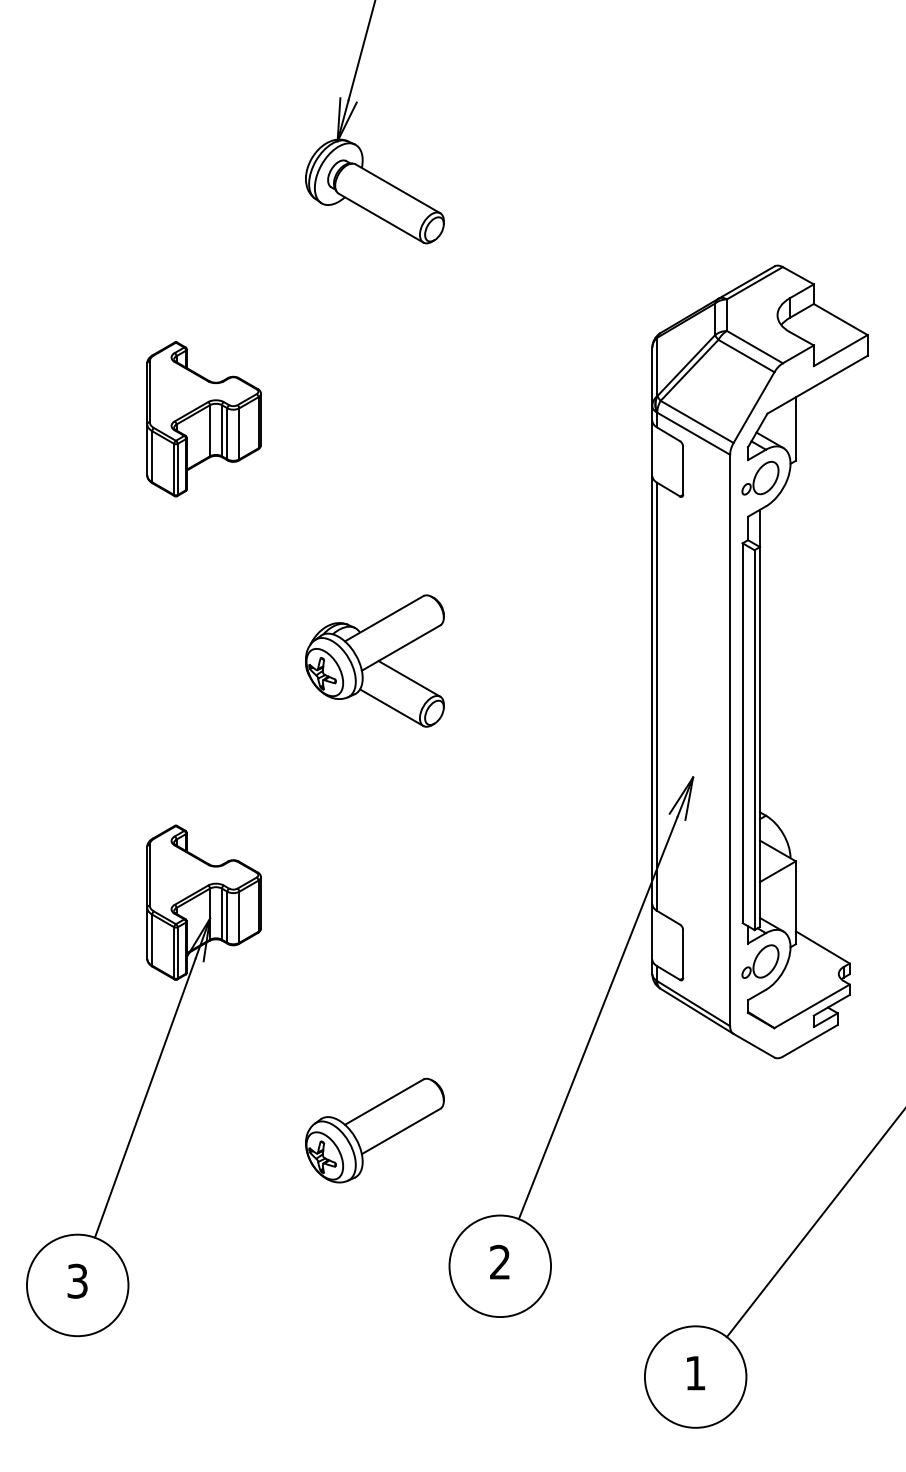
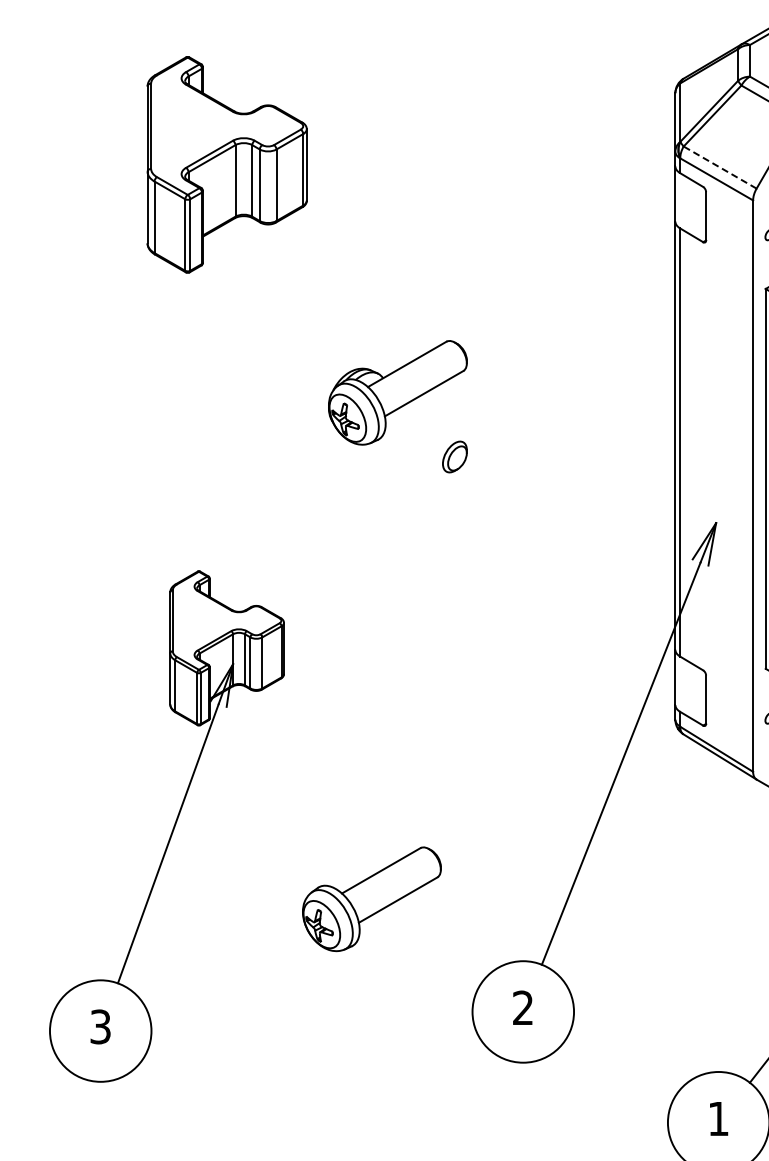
part: (203, 419) -> (226, 165), size x1.4
line: (696, 421) -> (719, 167), solid -> dashed
line: (409, 678) -> (432, 424), removed
line: (391, 707) -> (414, 453), removed
part: (374, 1130) -> (371, 899), moved

